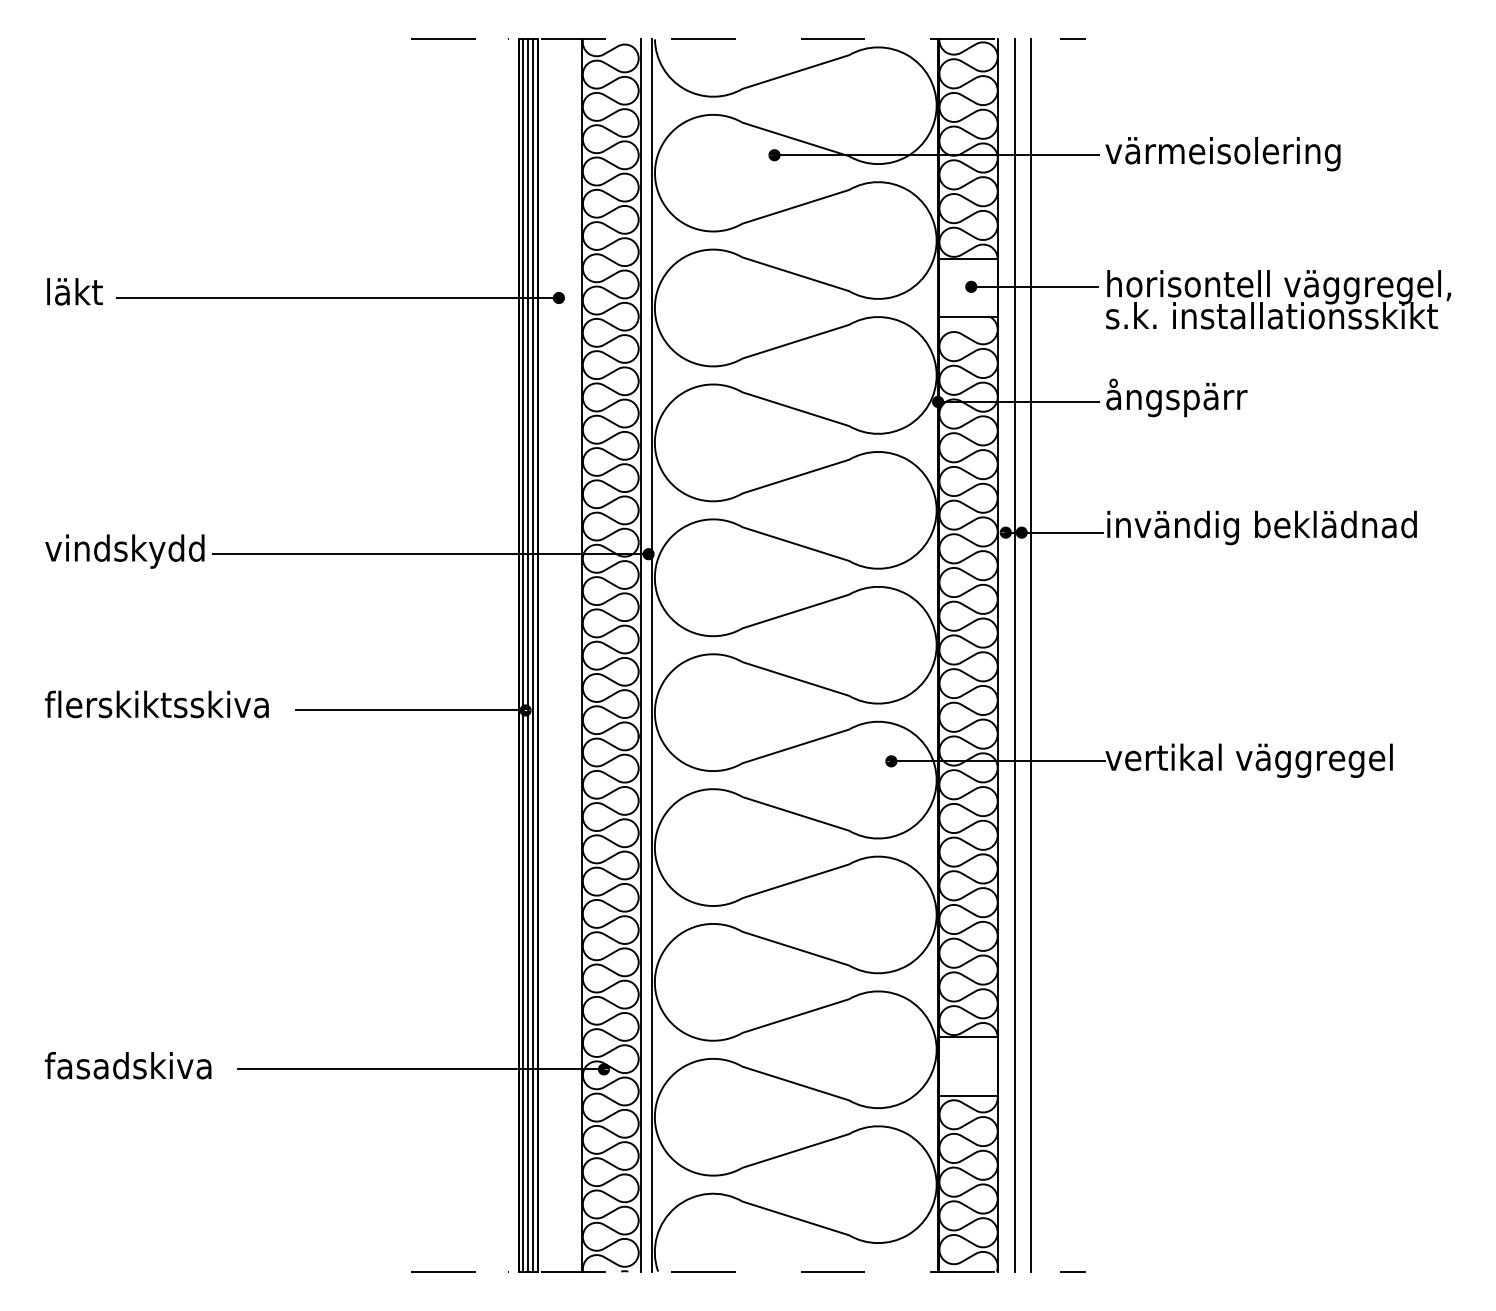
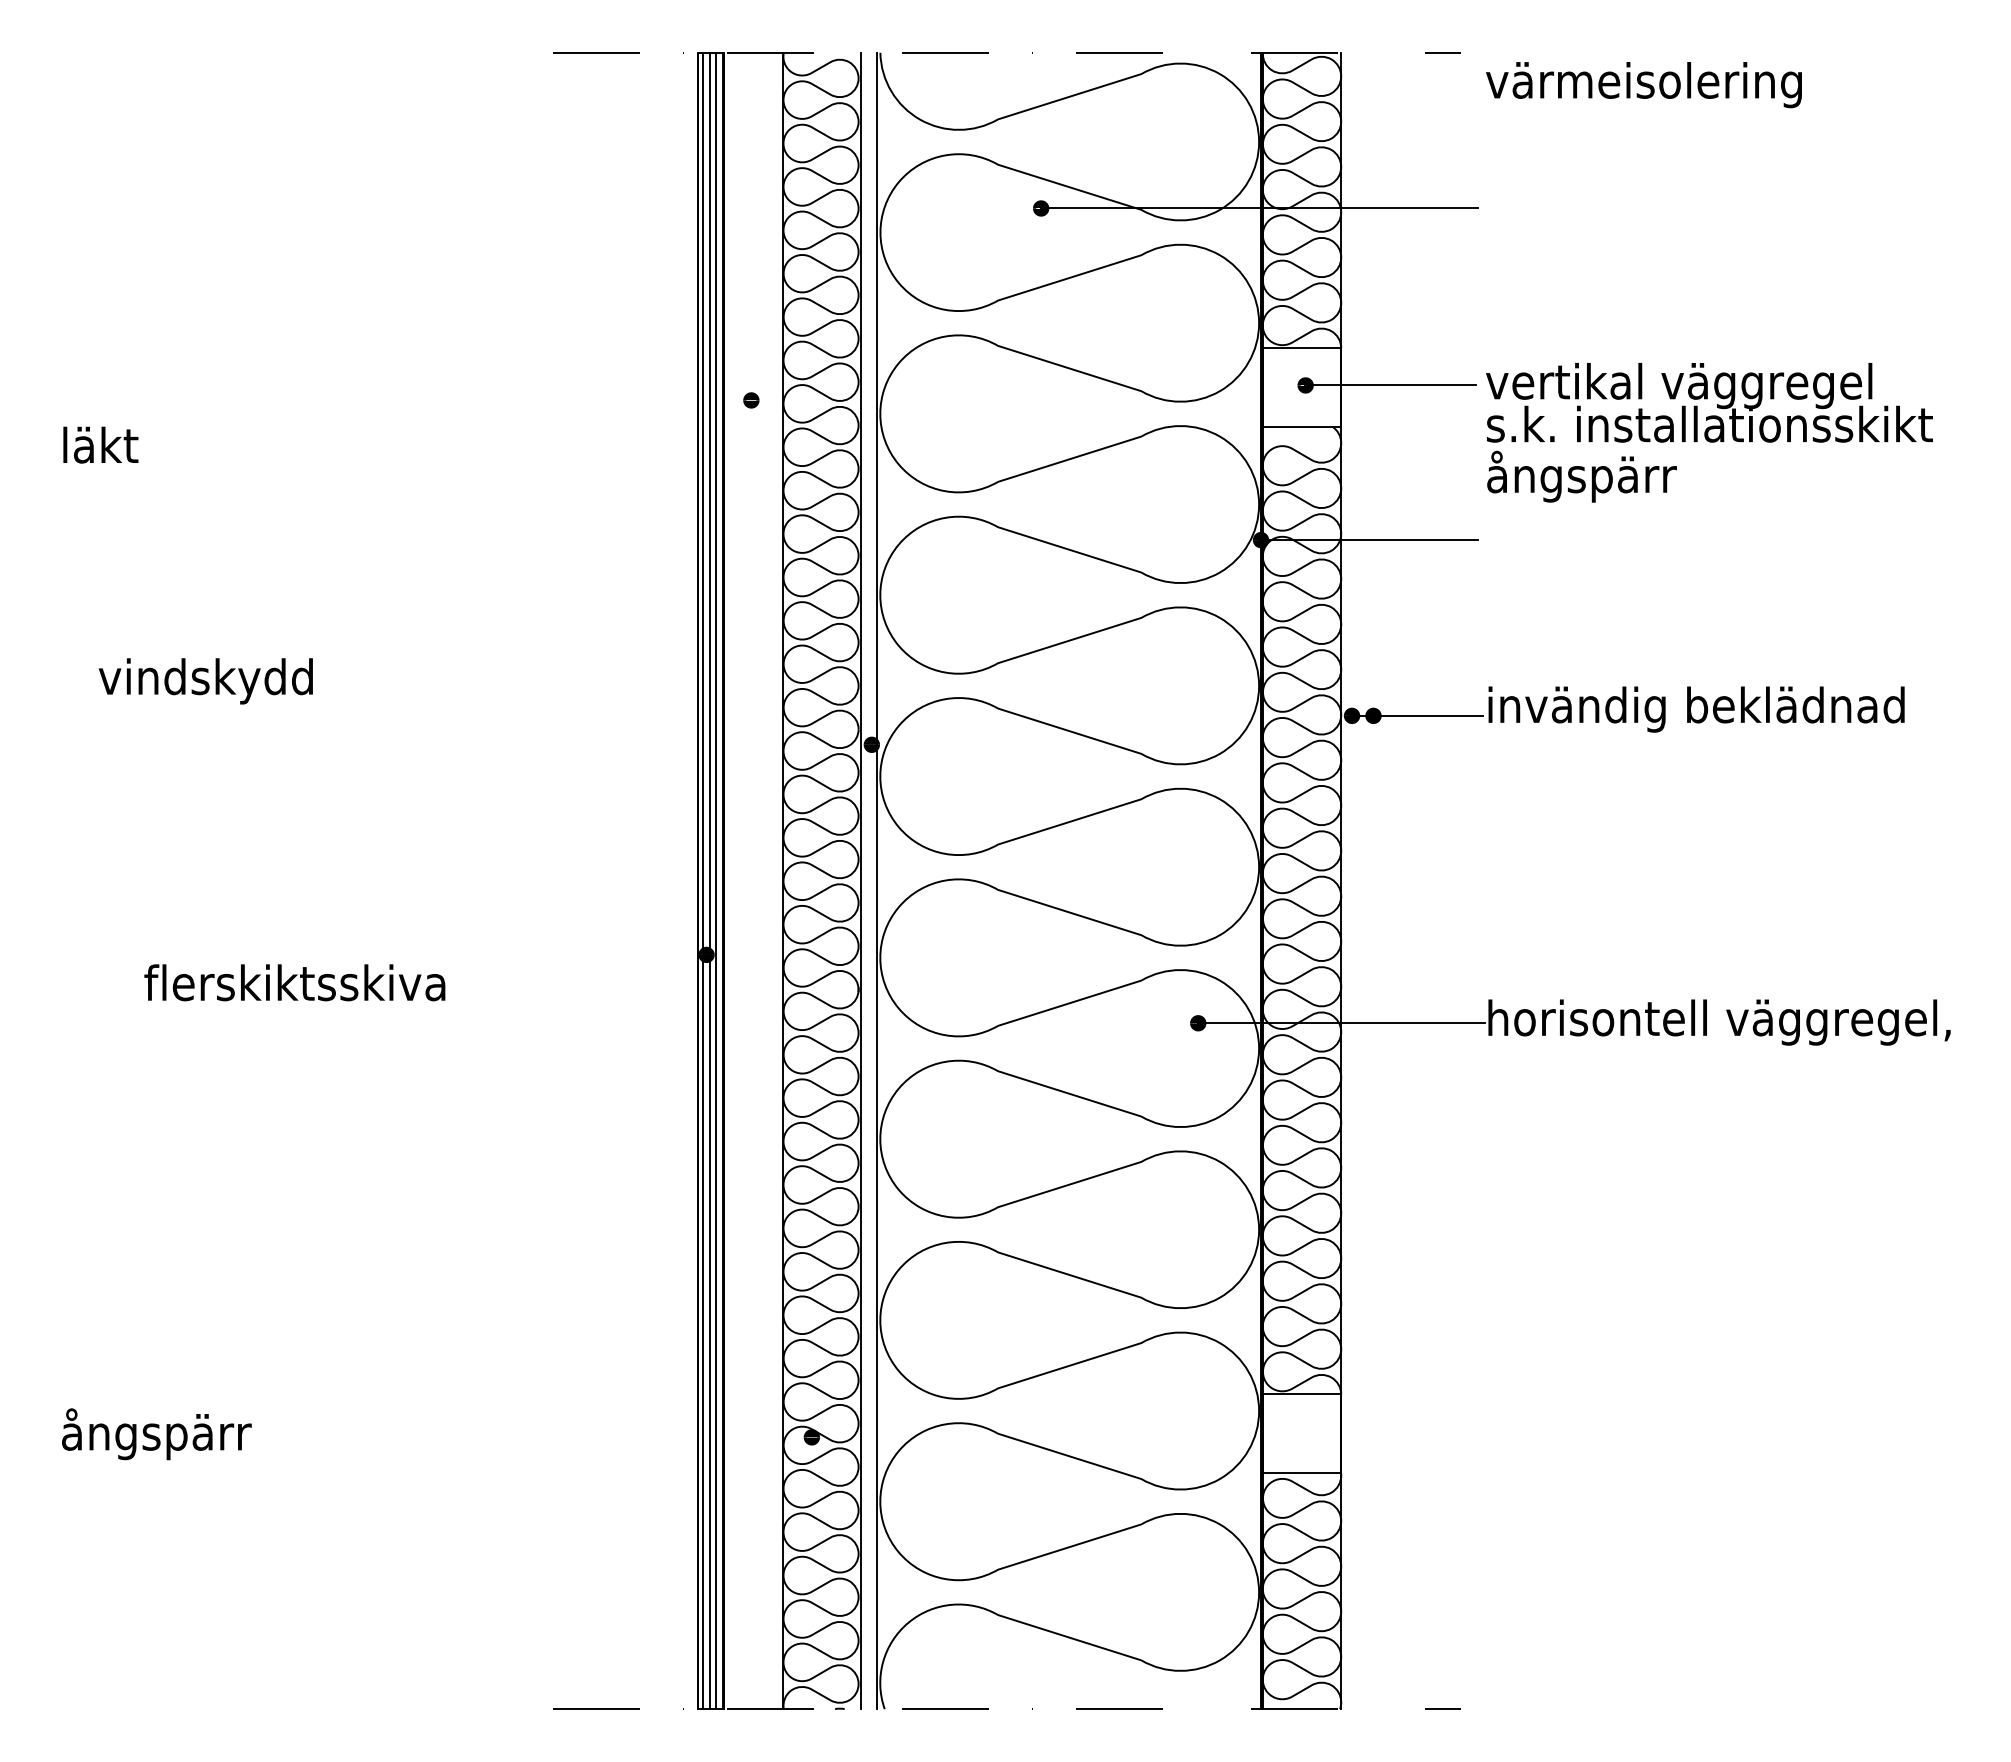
text: (1222, 154) -> (1643, 85), moved
text: (1278, 286) -> (1718, 385), horisontell väggregel, -> vertikal väggregel
text: (74, 291) -> (100, 444), moved
line: (336, 298) -> (452, 400), removed
text: (1176, 397) -> (1581, 476), moved
text: (124, 551) -> (205, 681), moved
line: (430, 553) -> (578, 744), removed
line: (1014, 655) -> (1363, 880), removed
line: (1031, 655) -> (1386, 880), removed
text: (156, 704) -> (294, 982), moved
line: (410, 710) -> (551, 954), removed
text: (1278, 760) -> (1718, 1022), vertikal väggregel -> horisontell väggregel,
text: (128, 1067) -> (172, 1434), fasadskiva -> ångspärr
line: (420, 1069) -> (565, 1437), removed

